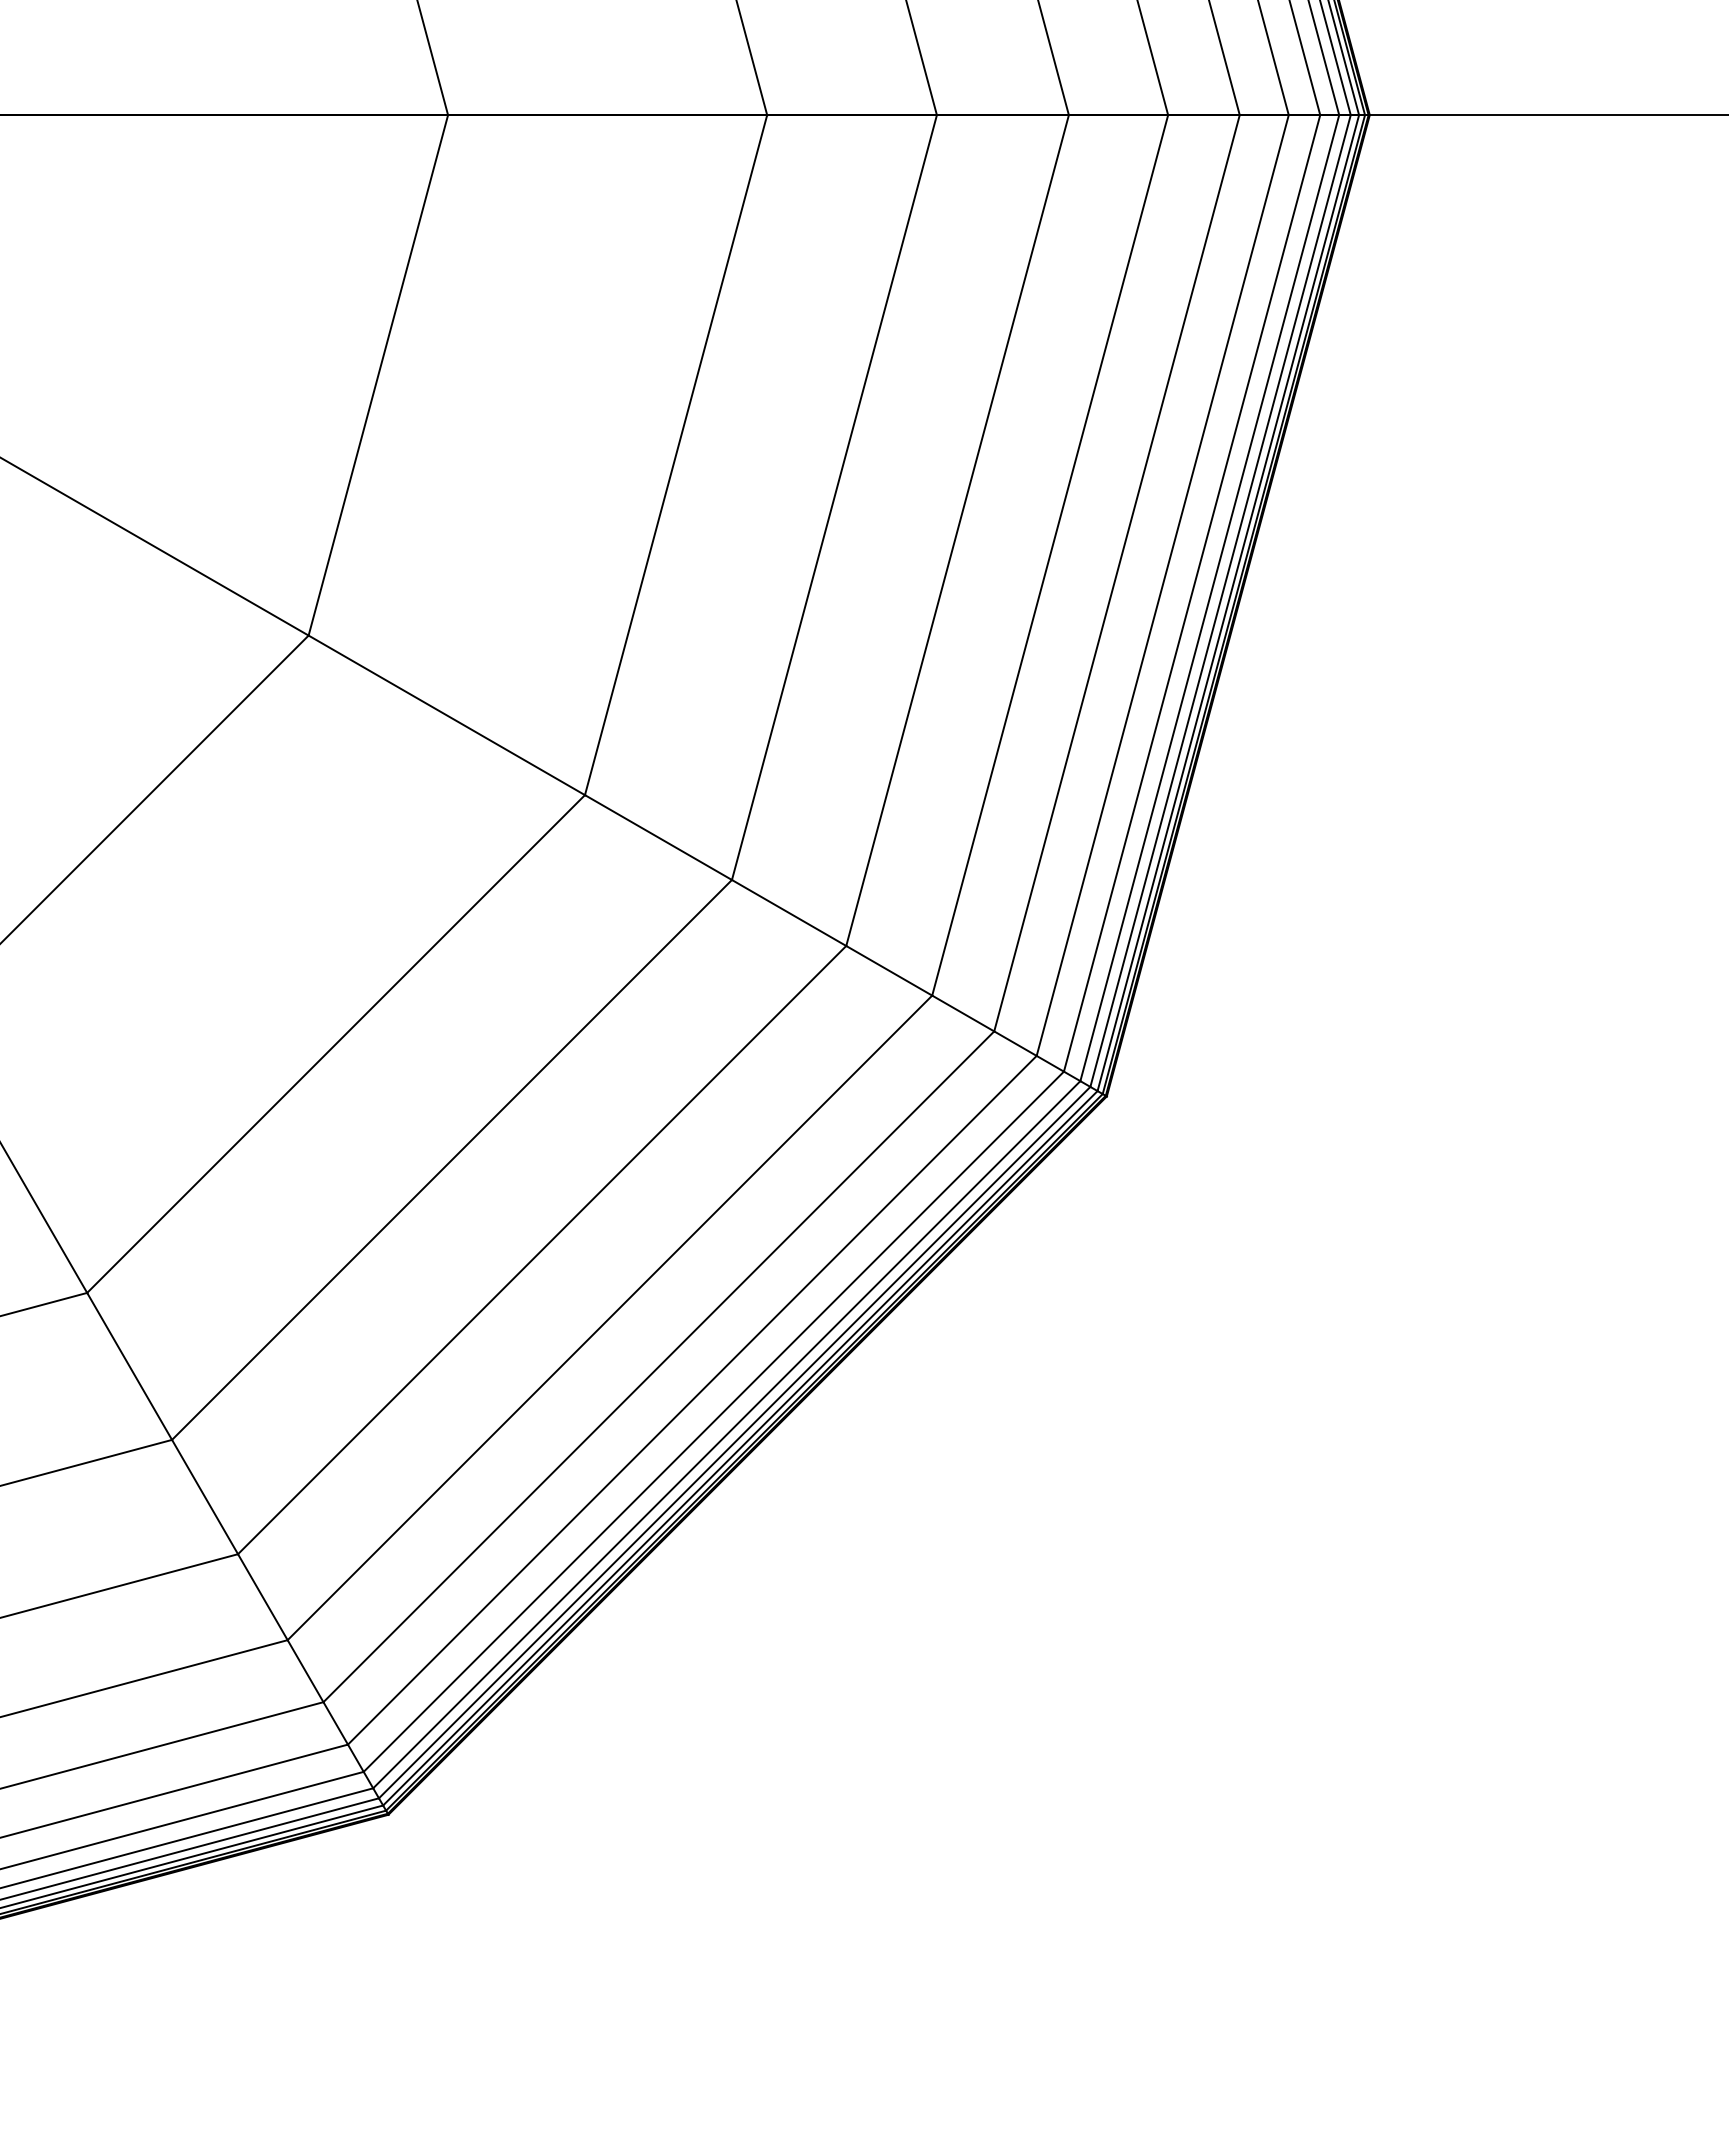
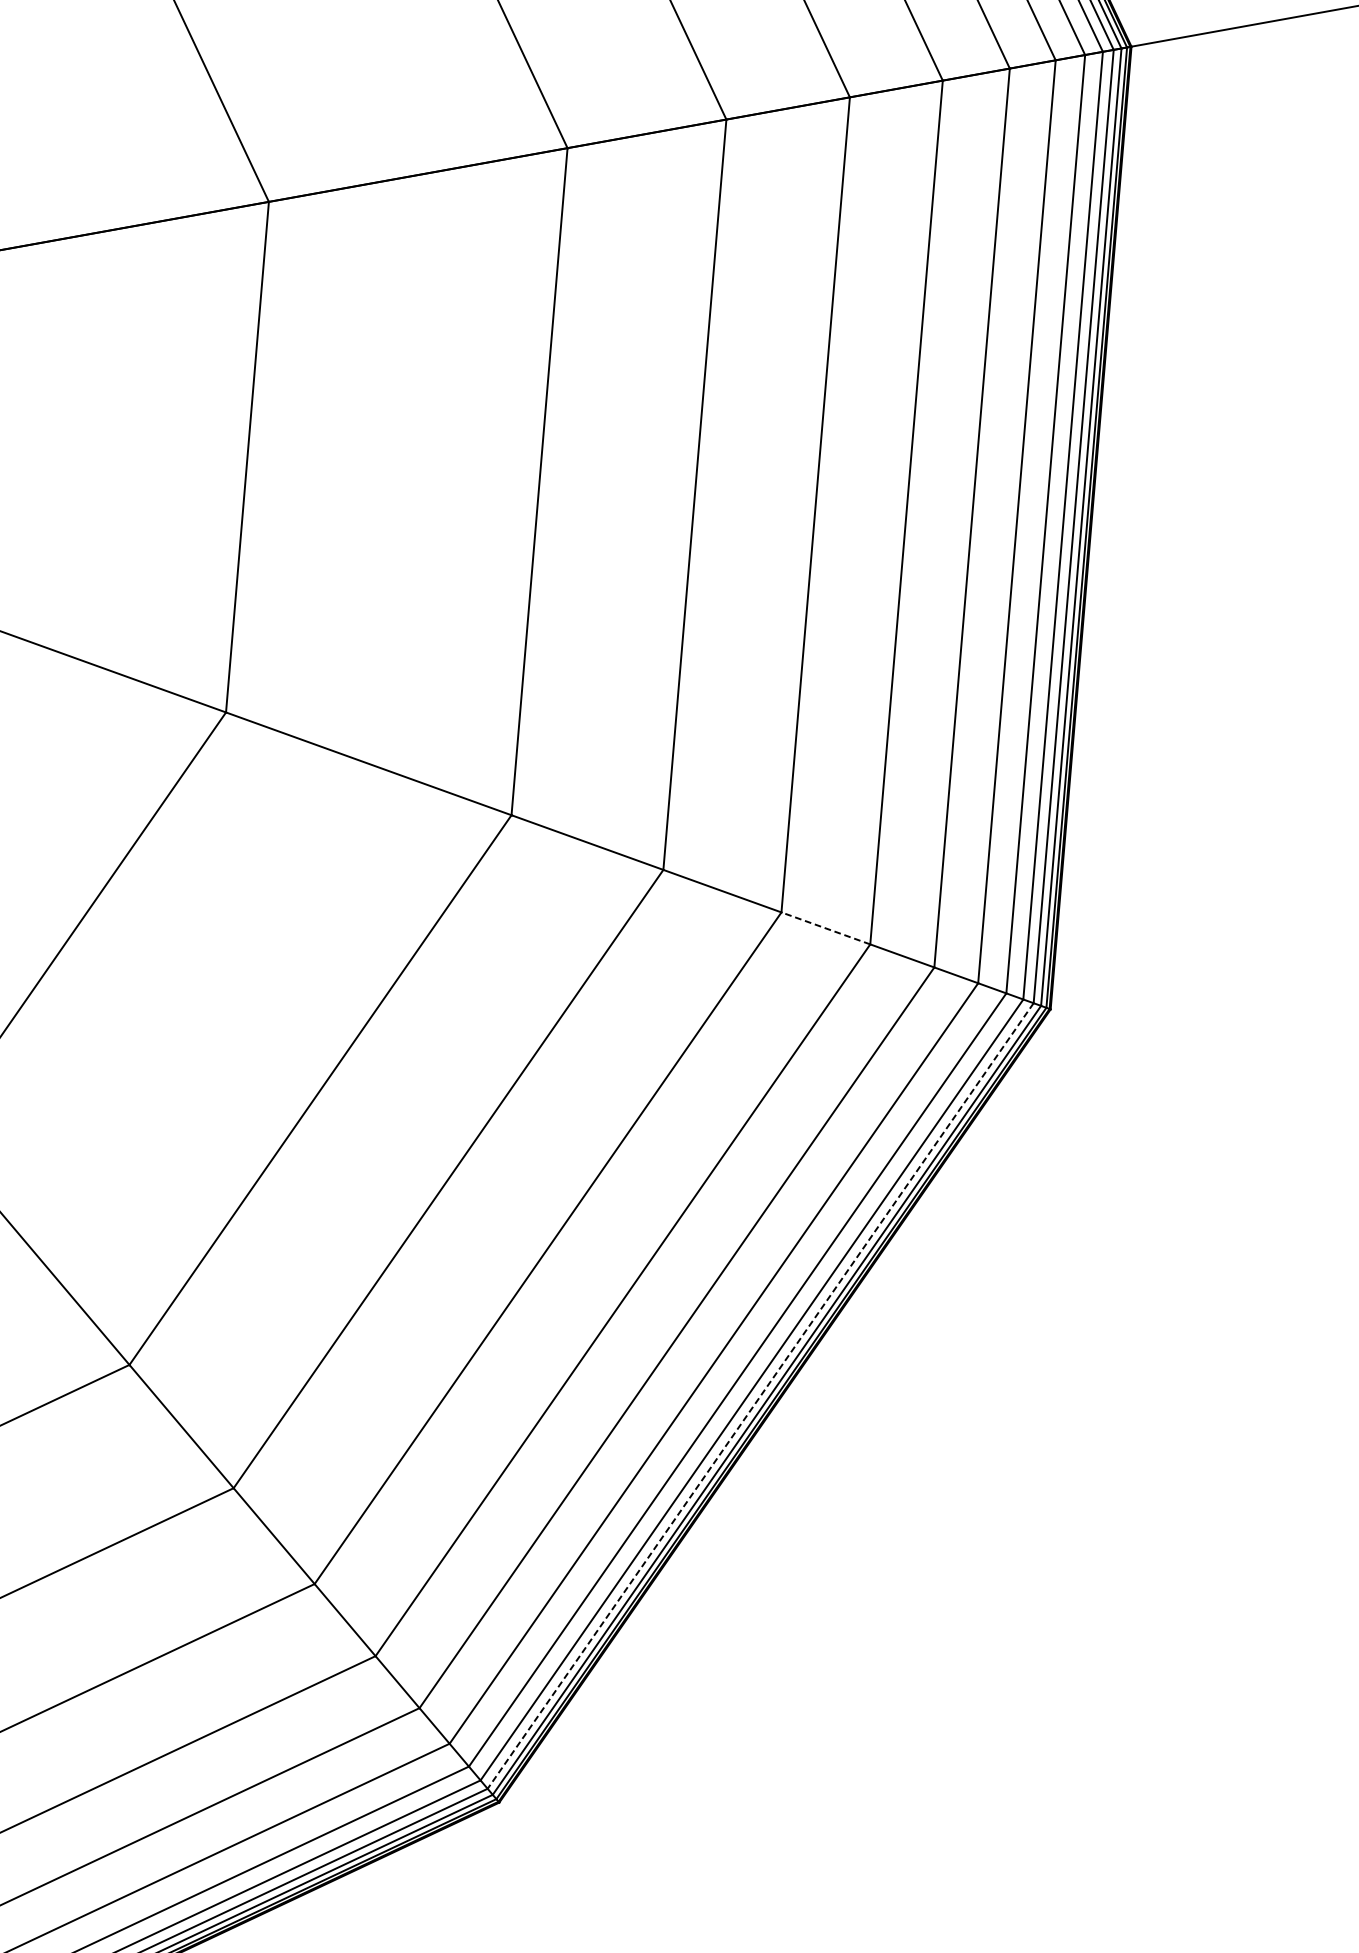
line: (889, 970) -> (826, 928), solid -> dashed
line: (734, 1442) -> (760, 1395), solid -> dashed

